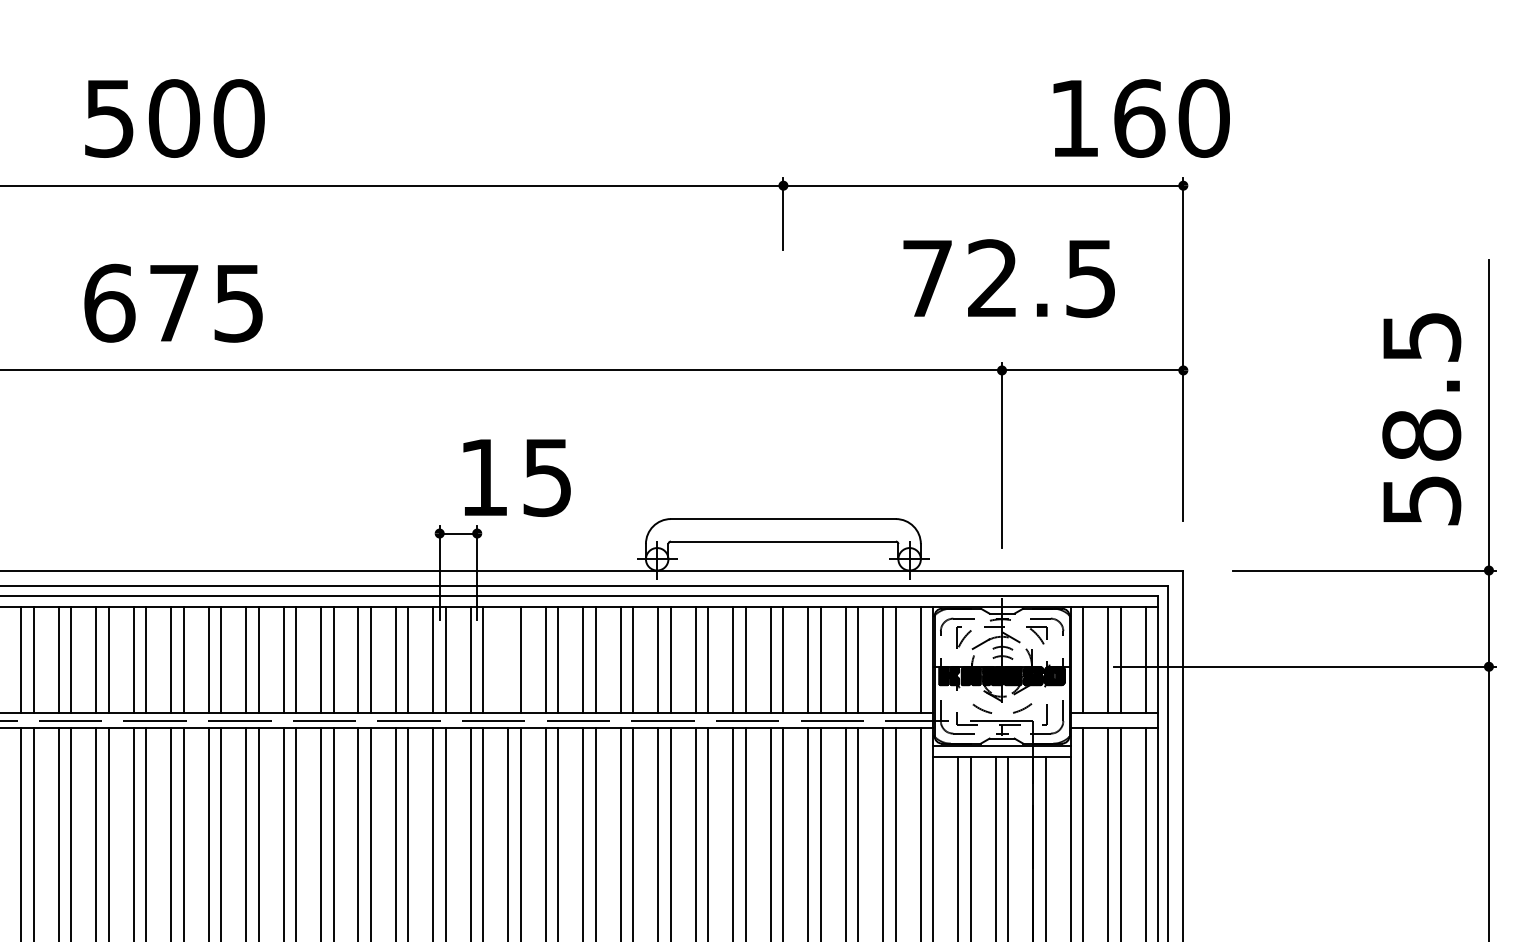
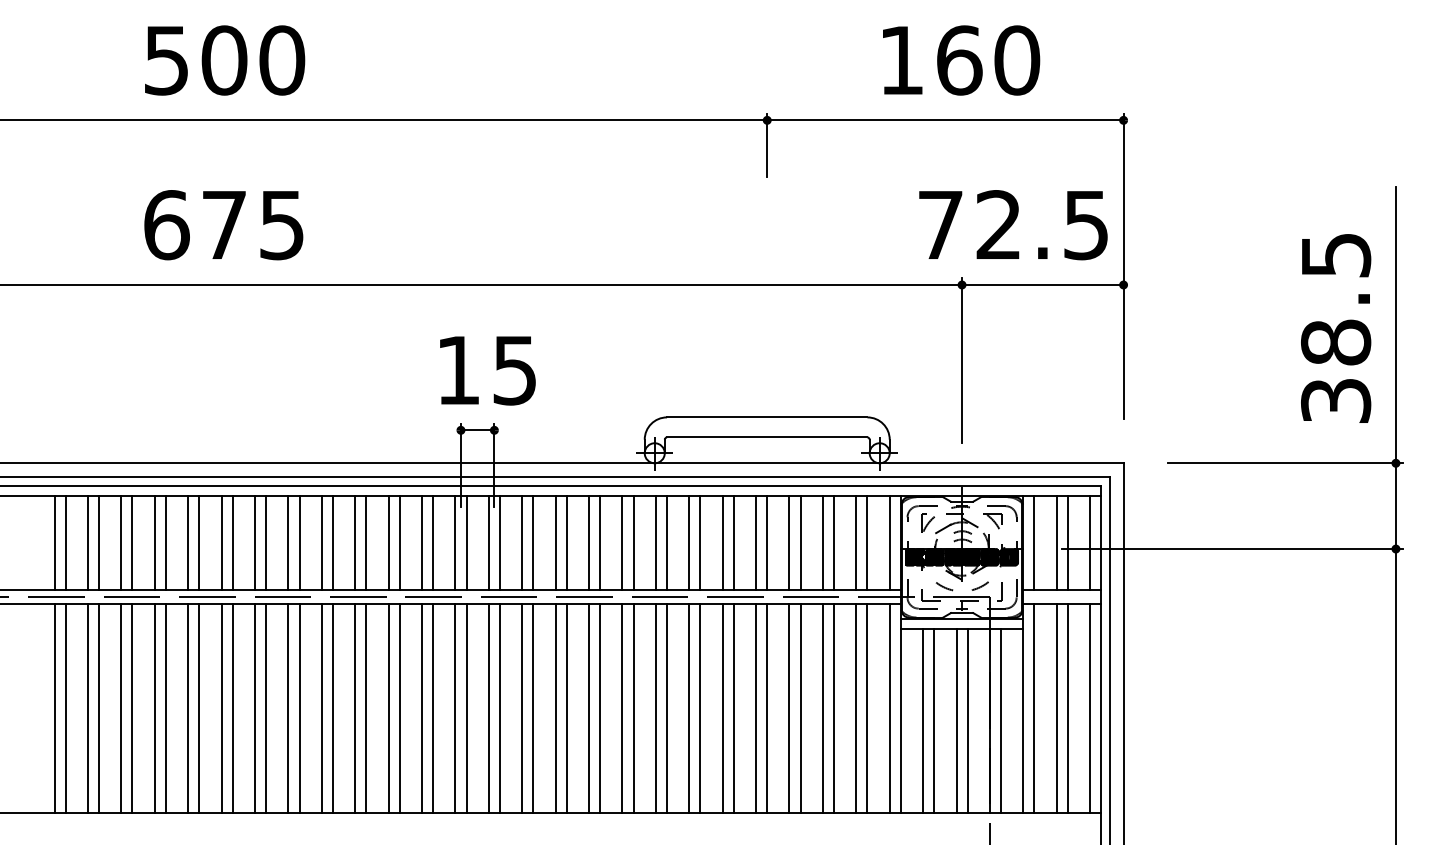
text: (1141, 118) -> (961, 60), moved
text: (1009, 279) -> (1013, 225), moved
text: (516, 477) -> (487, 370), moved
text: (1421, 500) -> (1335, 400), 58.5 -> 38.5
line: (508, 659) -> (522, 542), added

